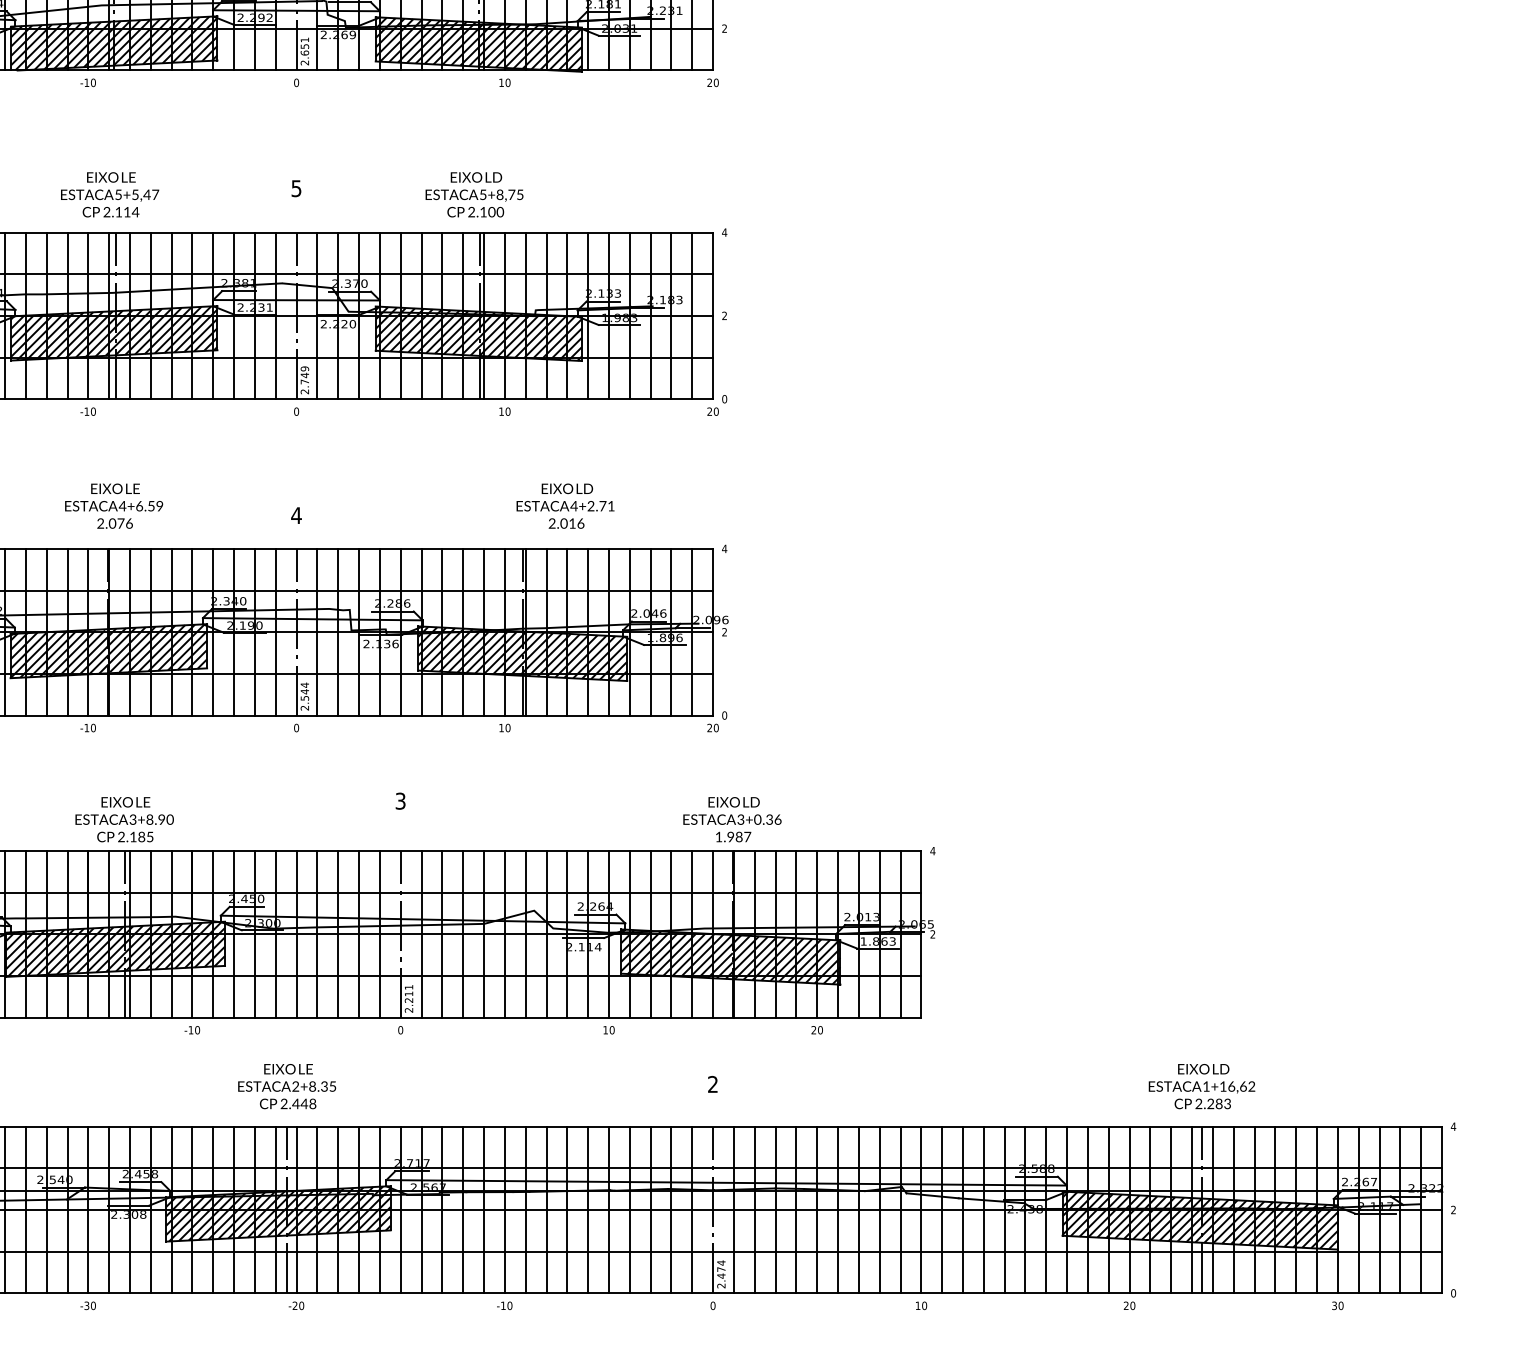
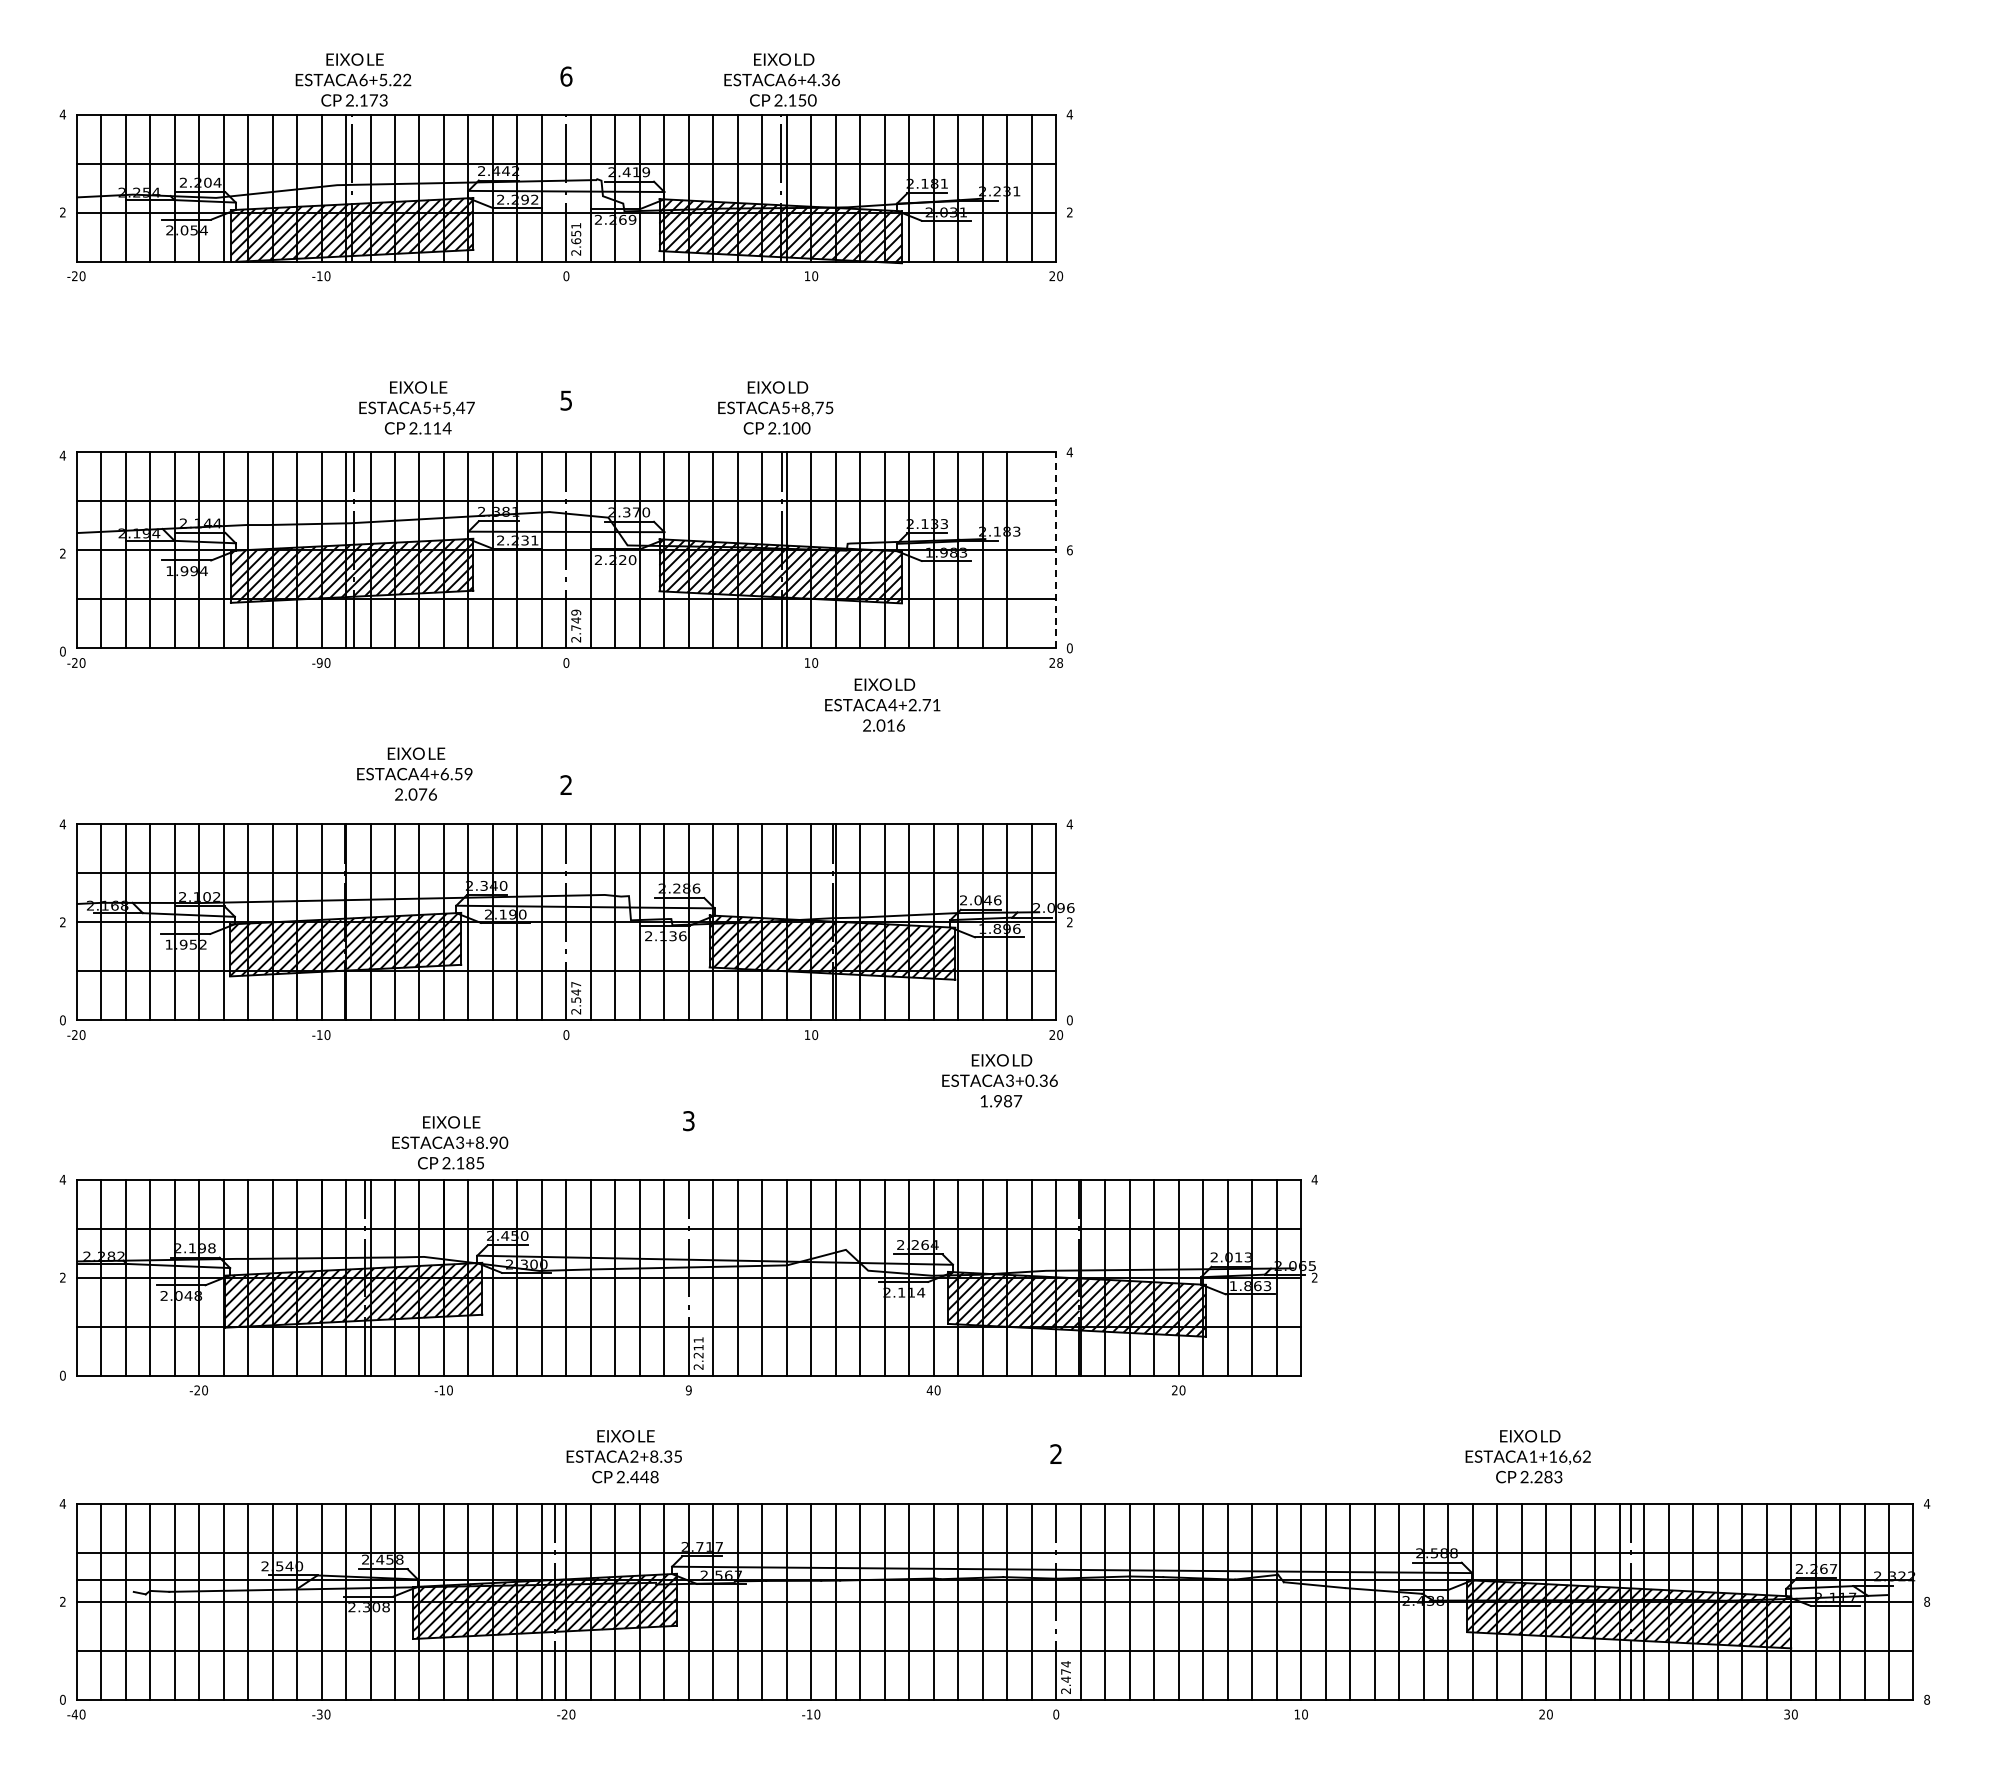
text: (109, 194) -> (416, 407), moved
line: (692, 316) -> (1031, 550), removed
line: (713, 316) -> (1056, 550), solid -> dashed
text: (724, 316) -> (1069, 550), 2 -> 6
text: (86, 411) -> (319, 662), -10 -> -90
text: (716, 411) -> (1060, 662), 20 -> 28
text: (113, 505) -> (414, 773), moved
text: (565, 505) -> (882, 704), moved
text: (296, 515) -> (566, 784), 4 -> 2
text: (305, 685) -> (576, 984), 2.544 -> 2.547
text: (124, 819) -> (450, 1142), moved
text: (732, 819) -> (999, 1080), moved
text: (400, 1030) -> (688, 1390), 0 -> 9
text: (605, 1030) -> (929, 1390), 10 -> 40
text: (286, 1086) -> (623, 1456), moved
text: (1201, 1086) -> (1527, 1456), moved
text: (1453, 1209) -> (1926, 1601), 2 -> 8
text: (1453, 1293) -> (1927, 1699), 0 -> 8

